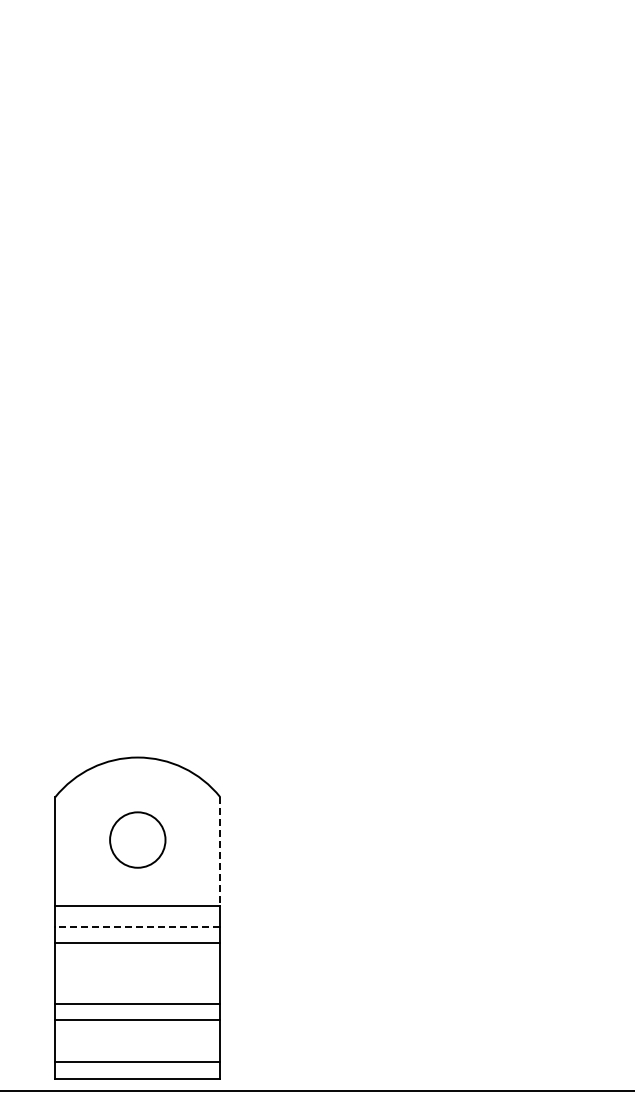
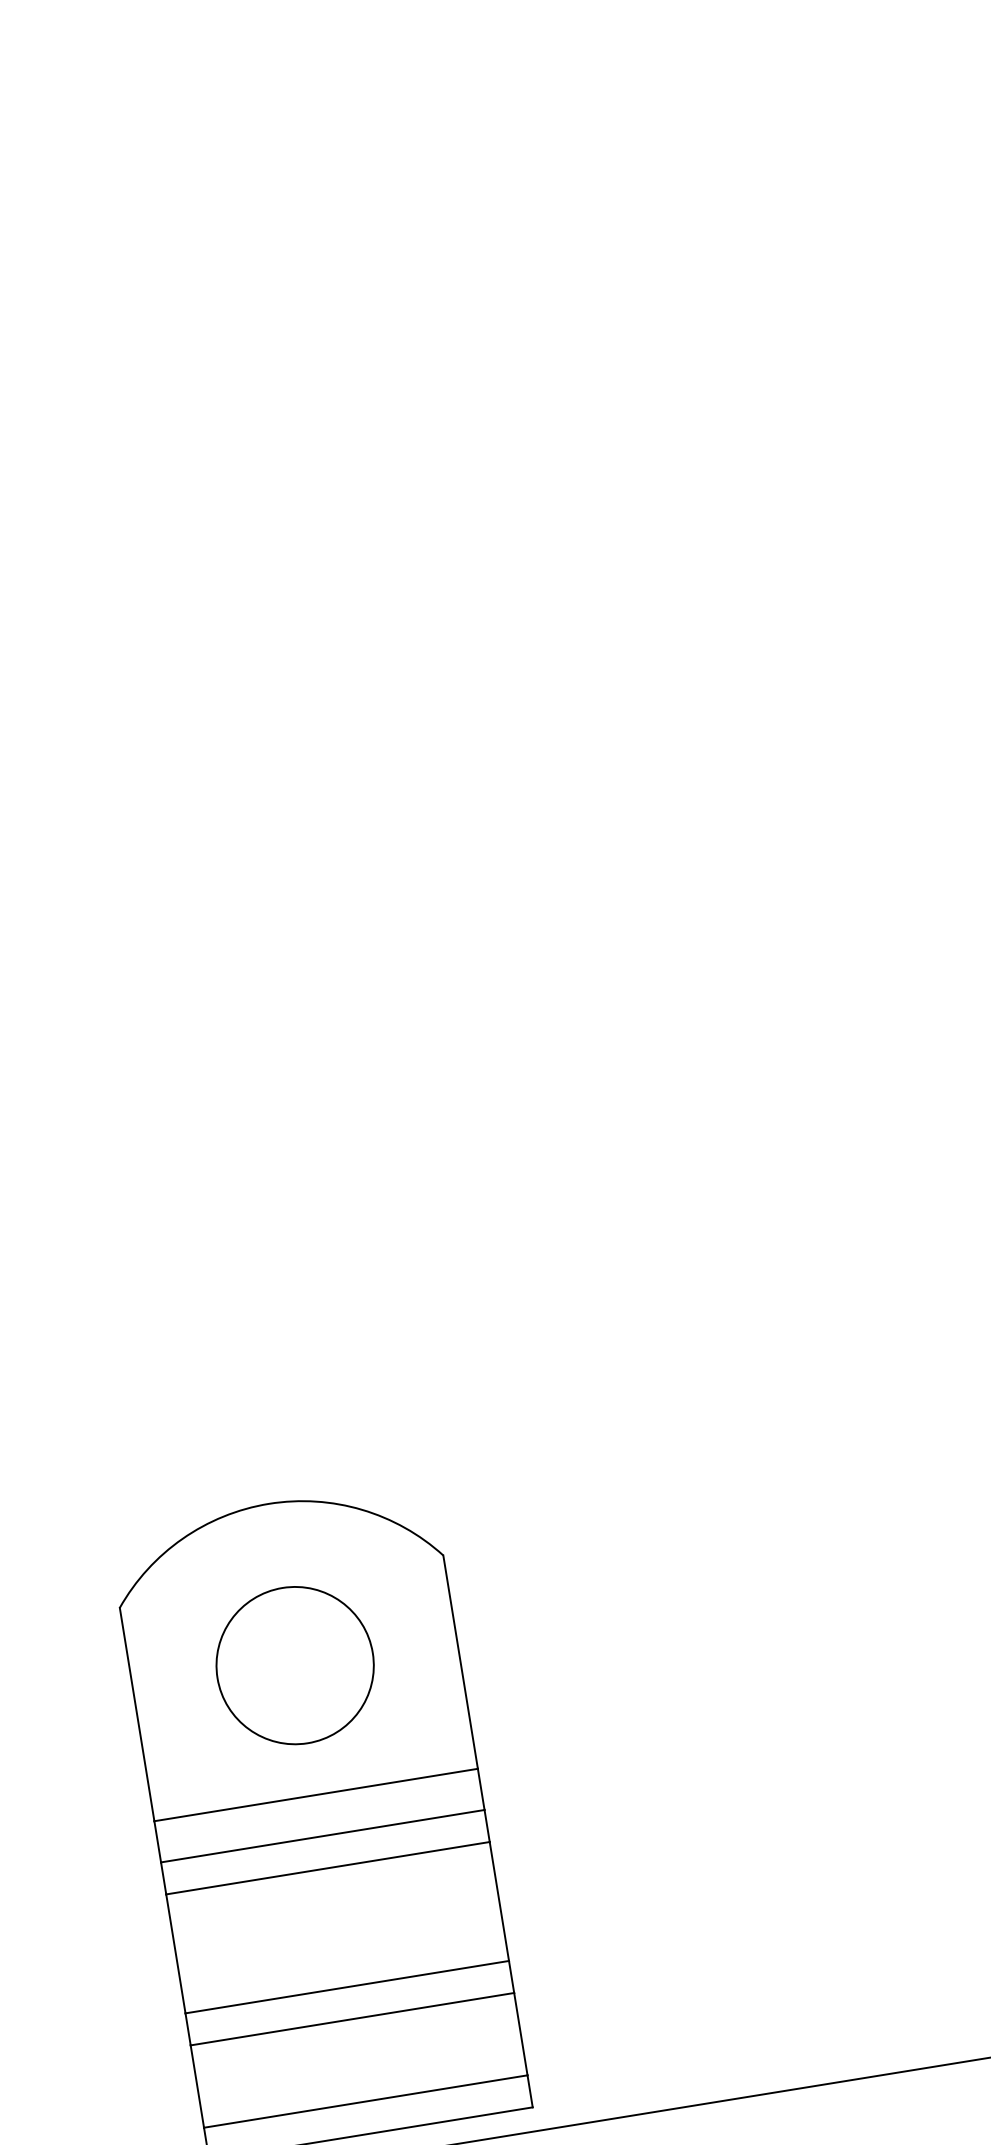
circle: (137, 839) -> (294, 1664), size x1.43
line: (220, 852) -> (461, 1663), dashed -> solid
line: (137, 927) -> (322, 1837), dashed -> solid

